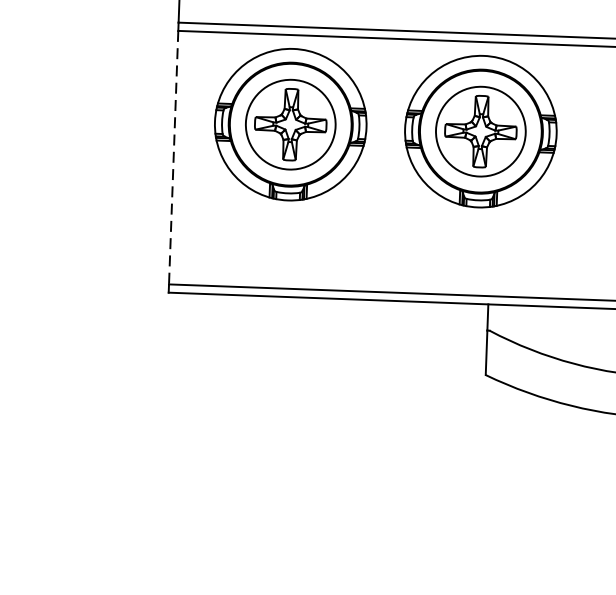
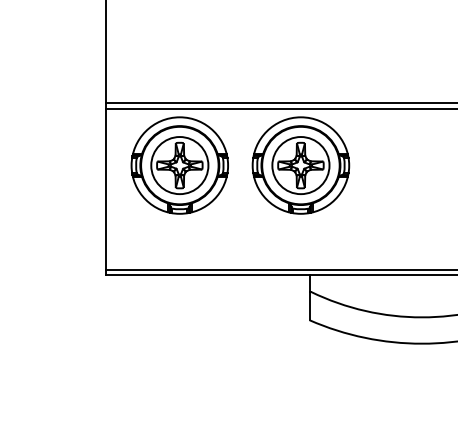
line: (174, 158) -> (106, 189), dashed -> solid

